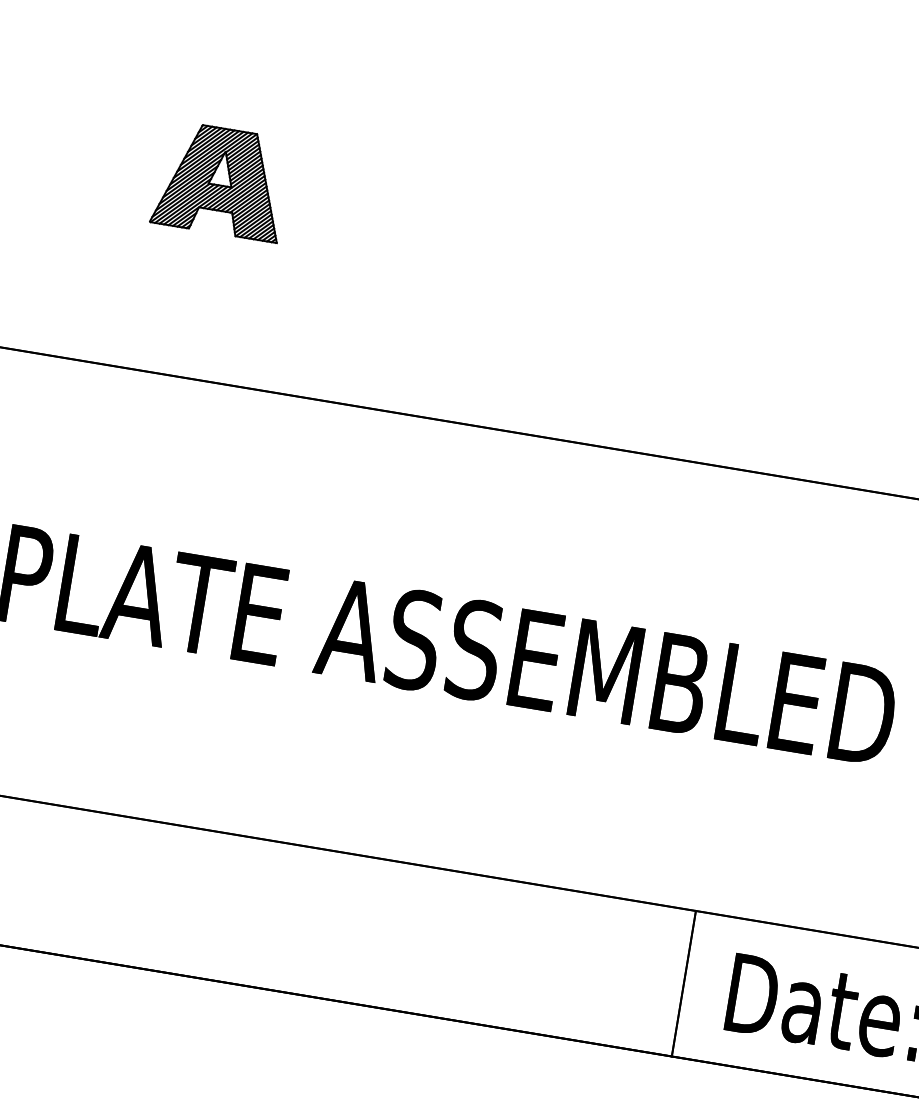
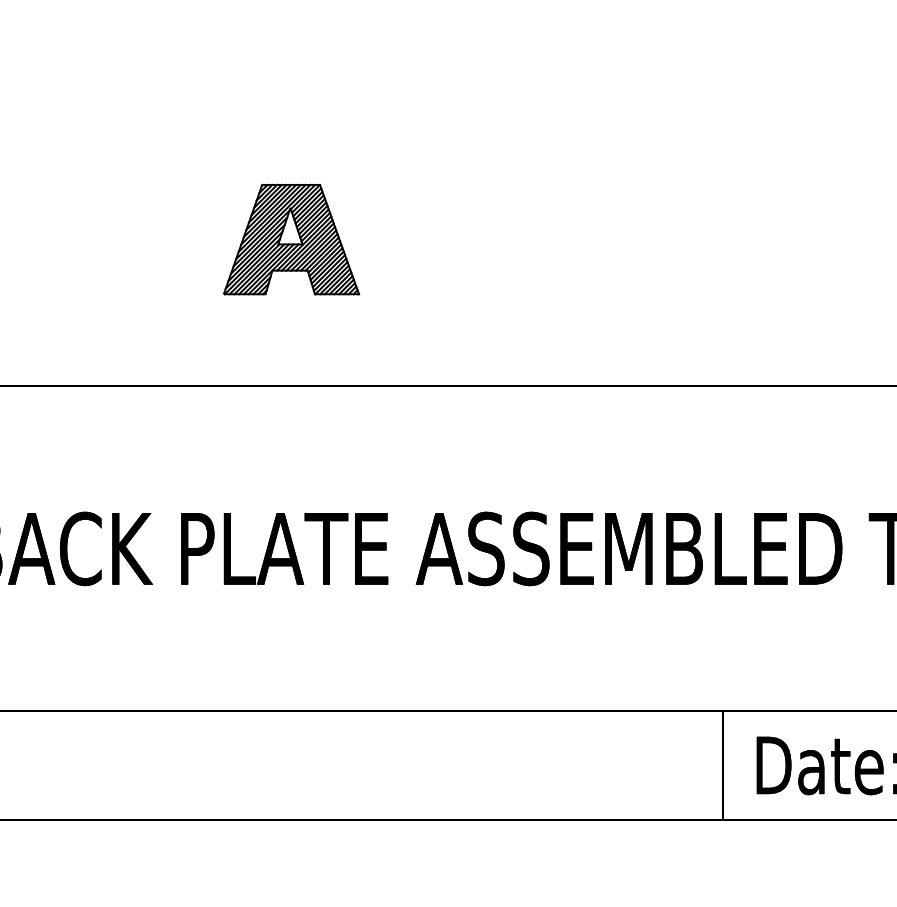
part: (221, 181) -> (291, 239), size x1.43

